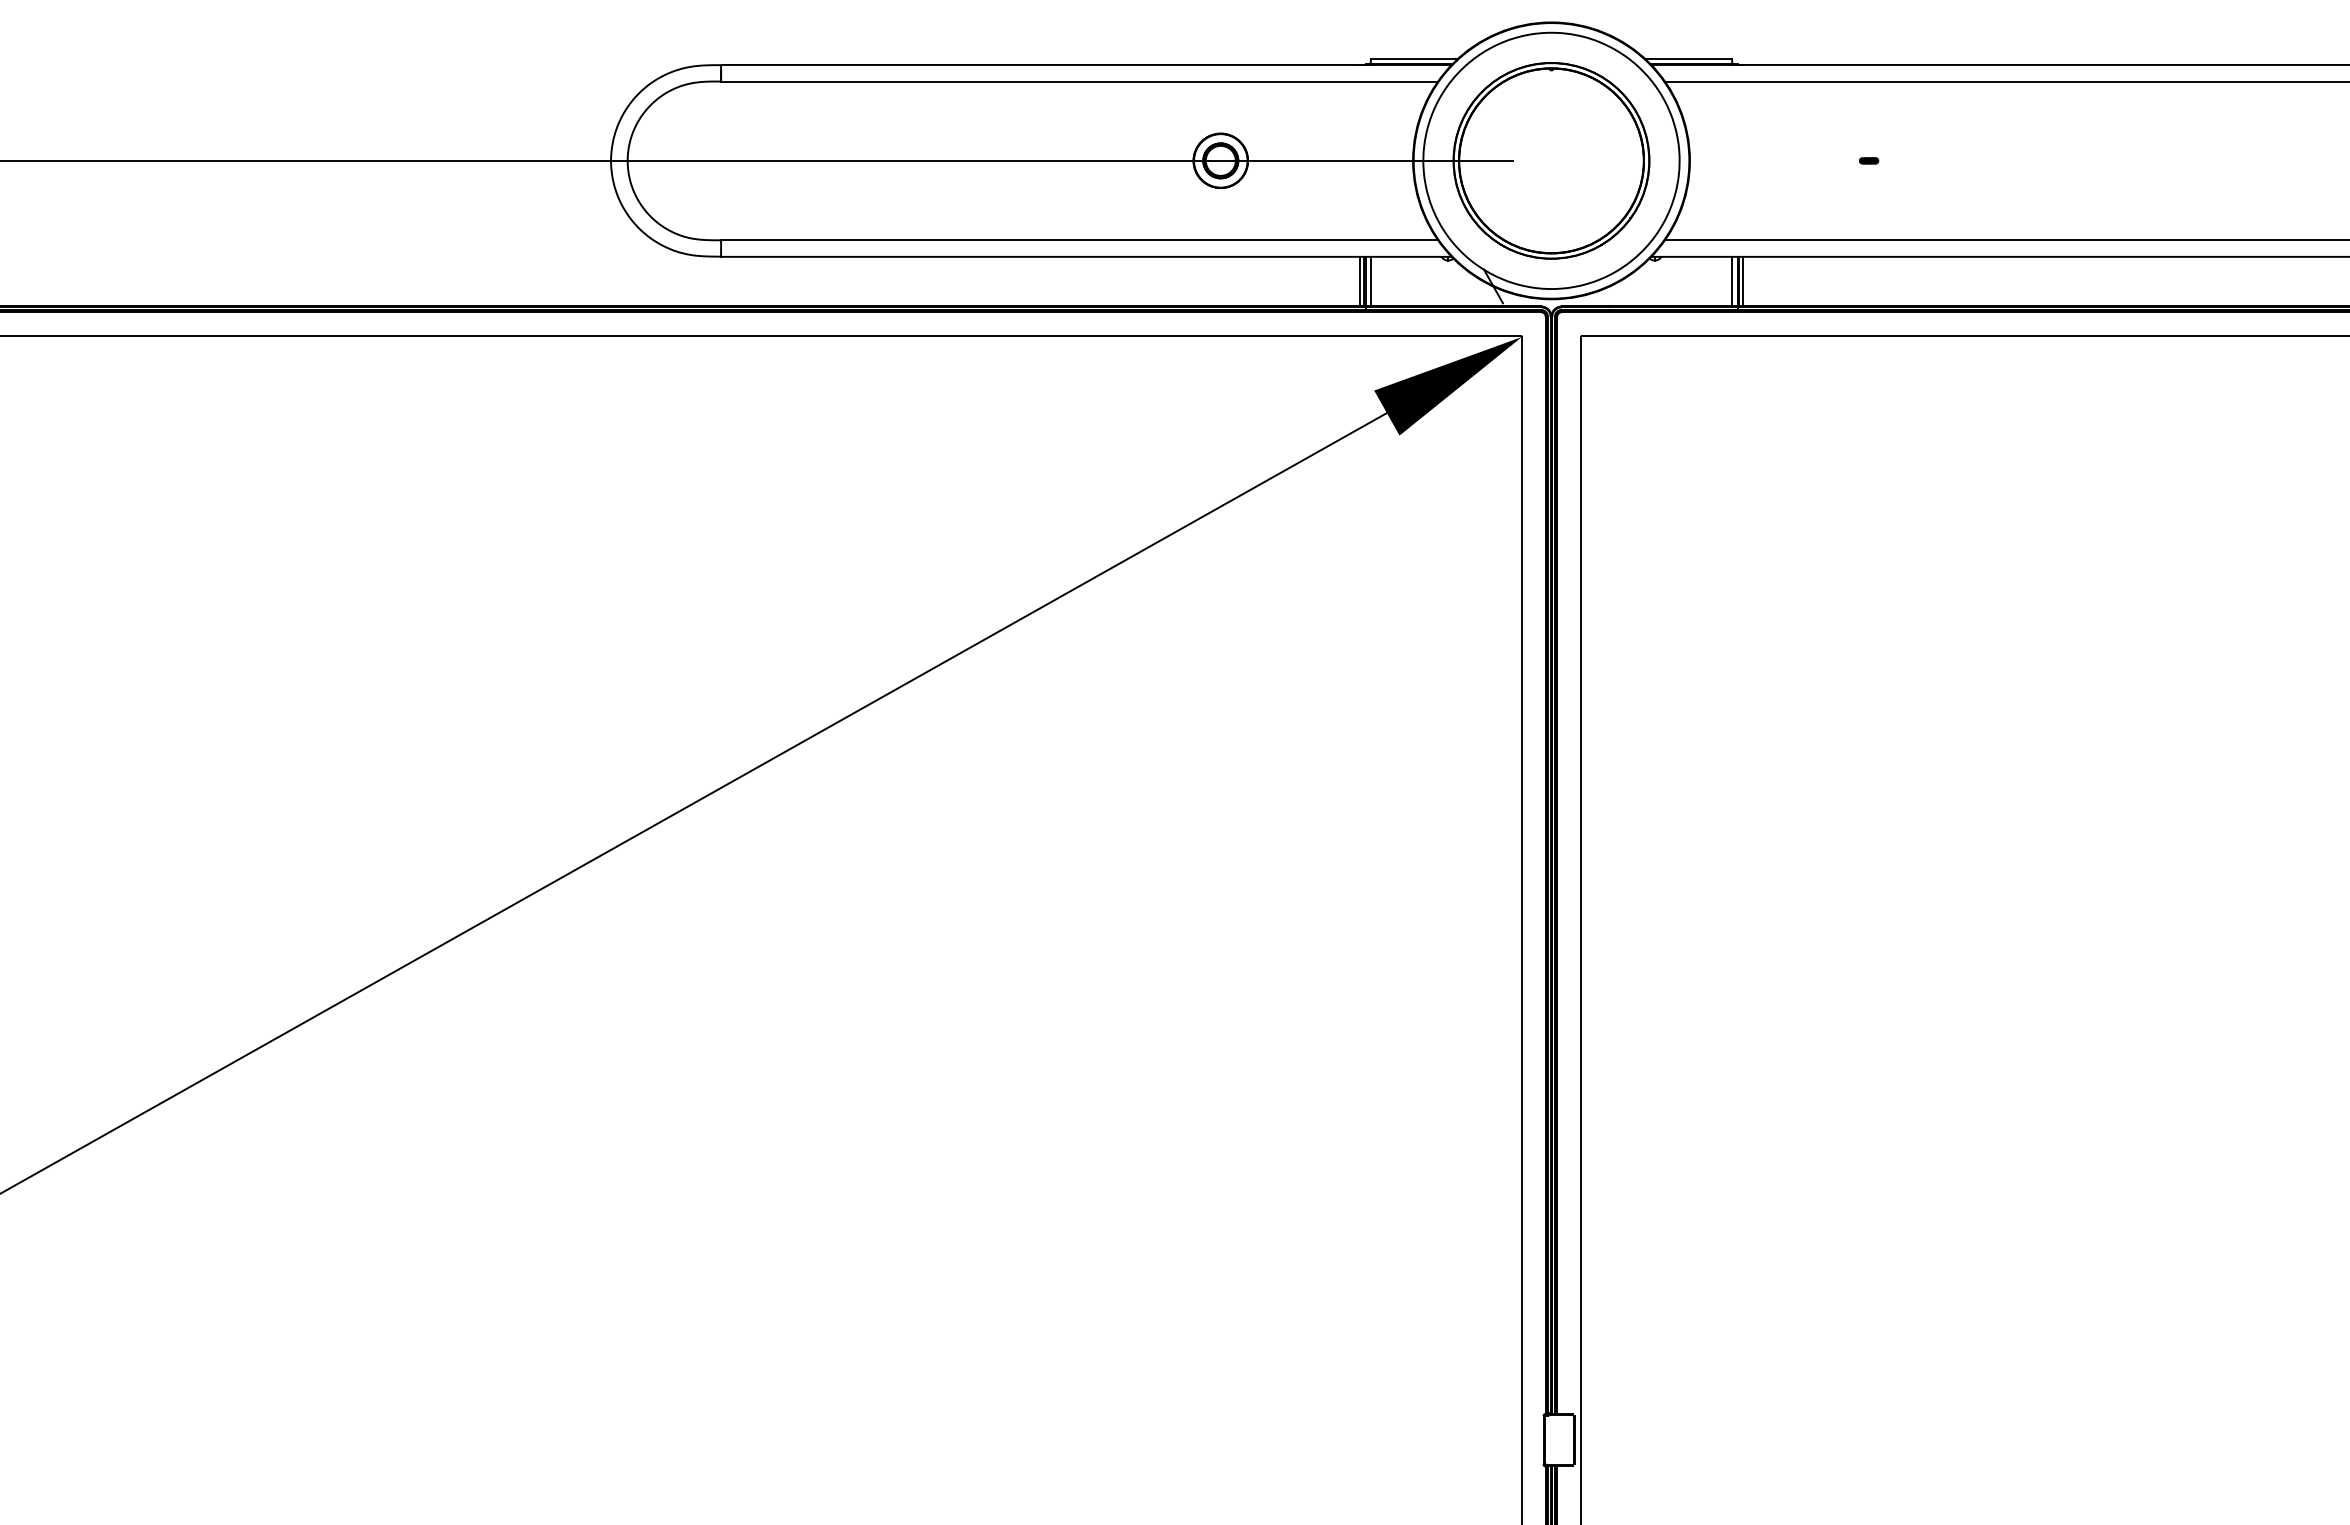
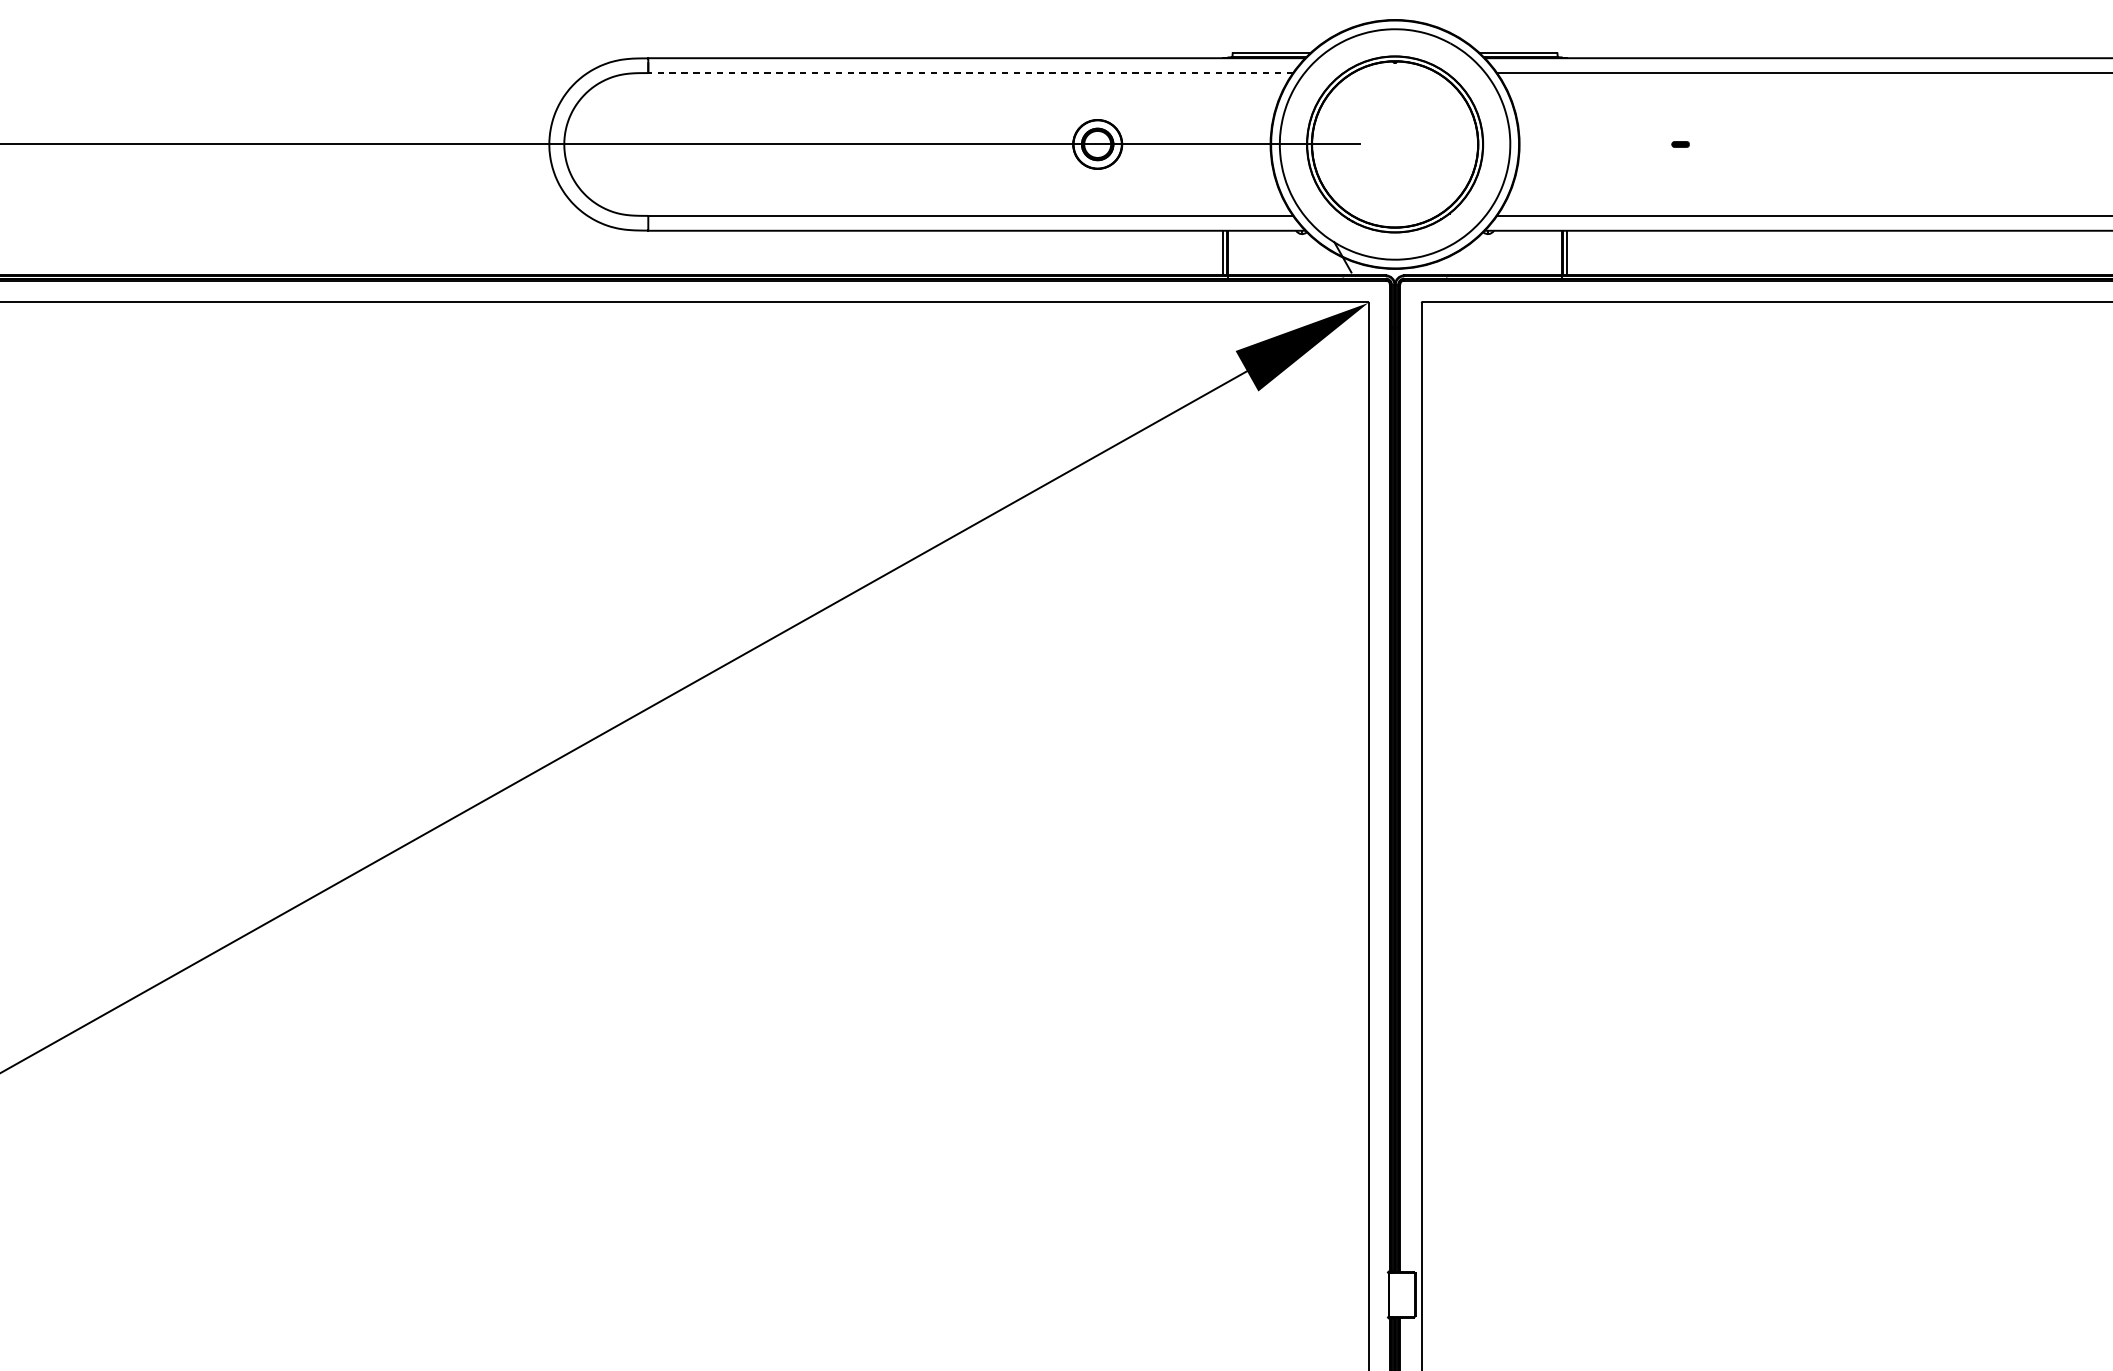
line: (1079, 81) -> (970, 73), solid -> dashed
line: (1370, 281) -> (1232, 252), removed
line: (1732, 281) -> (1557, 252), removed

